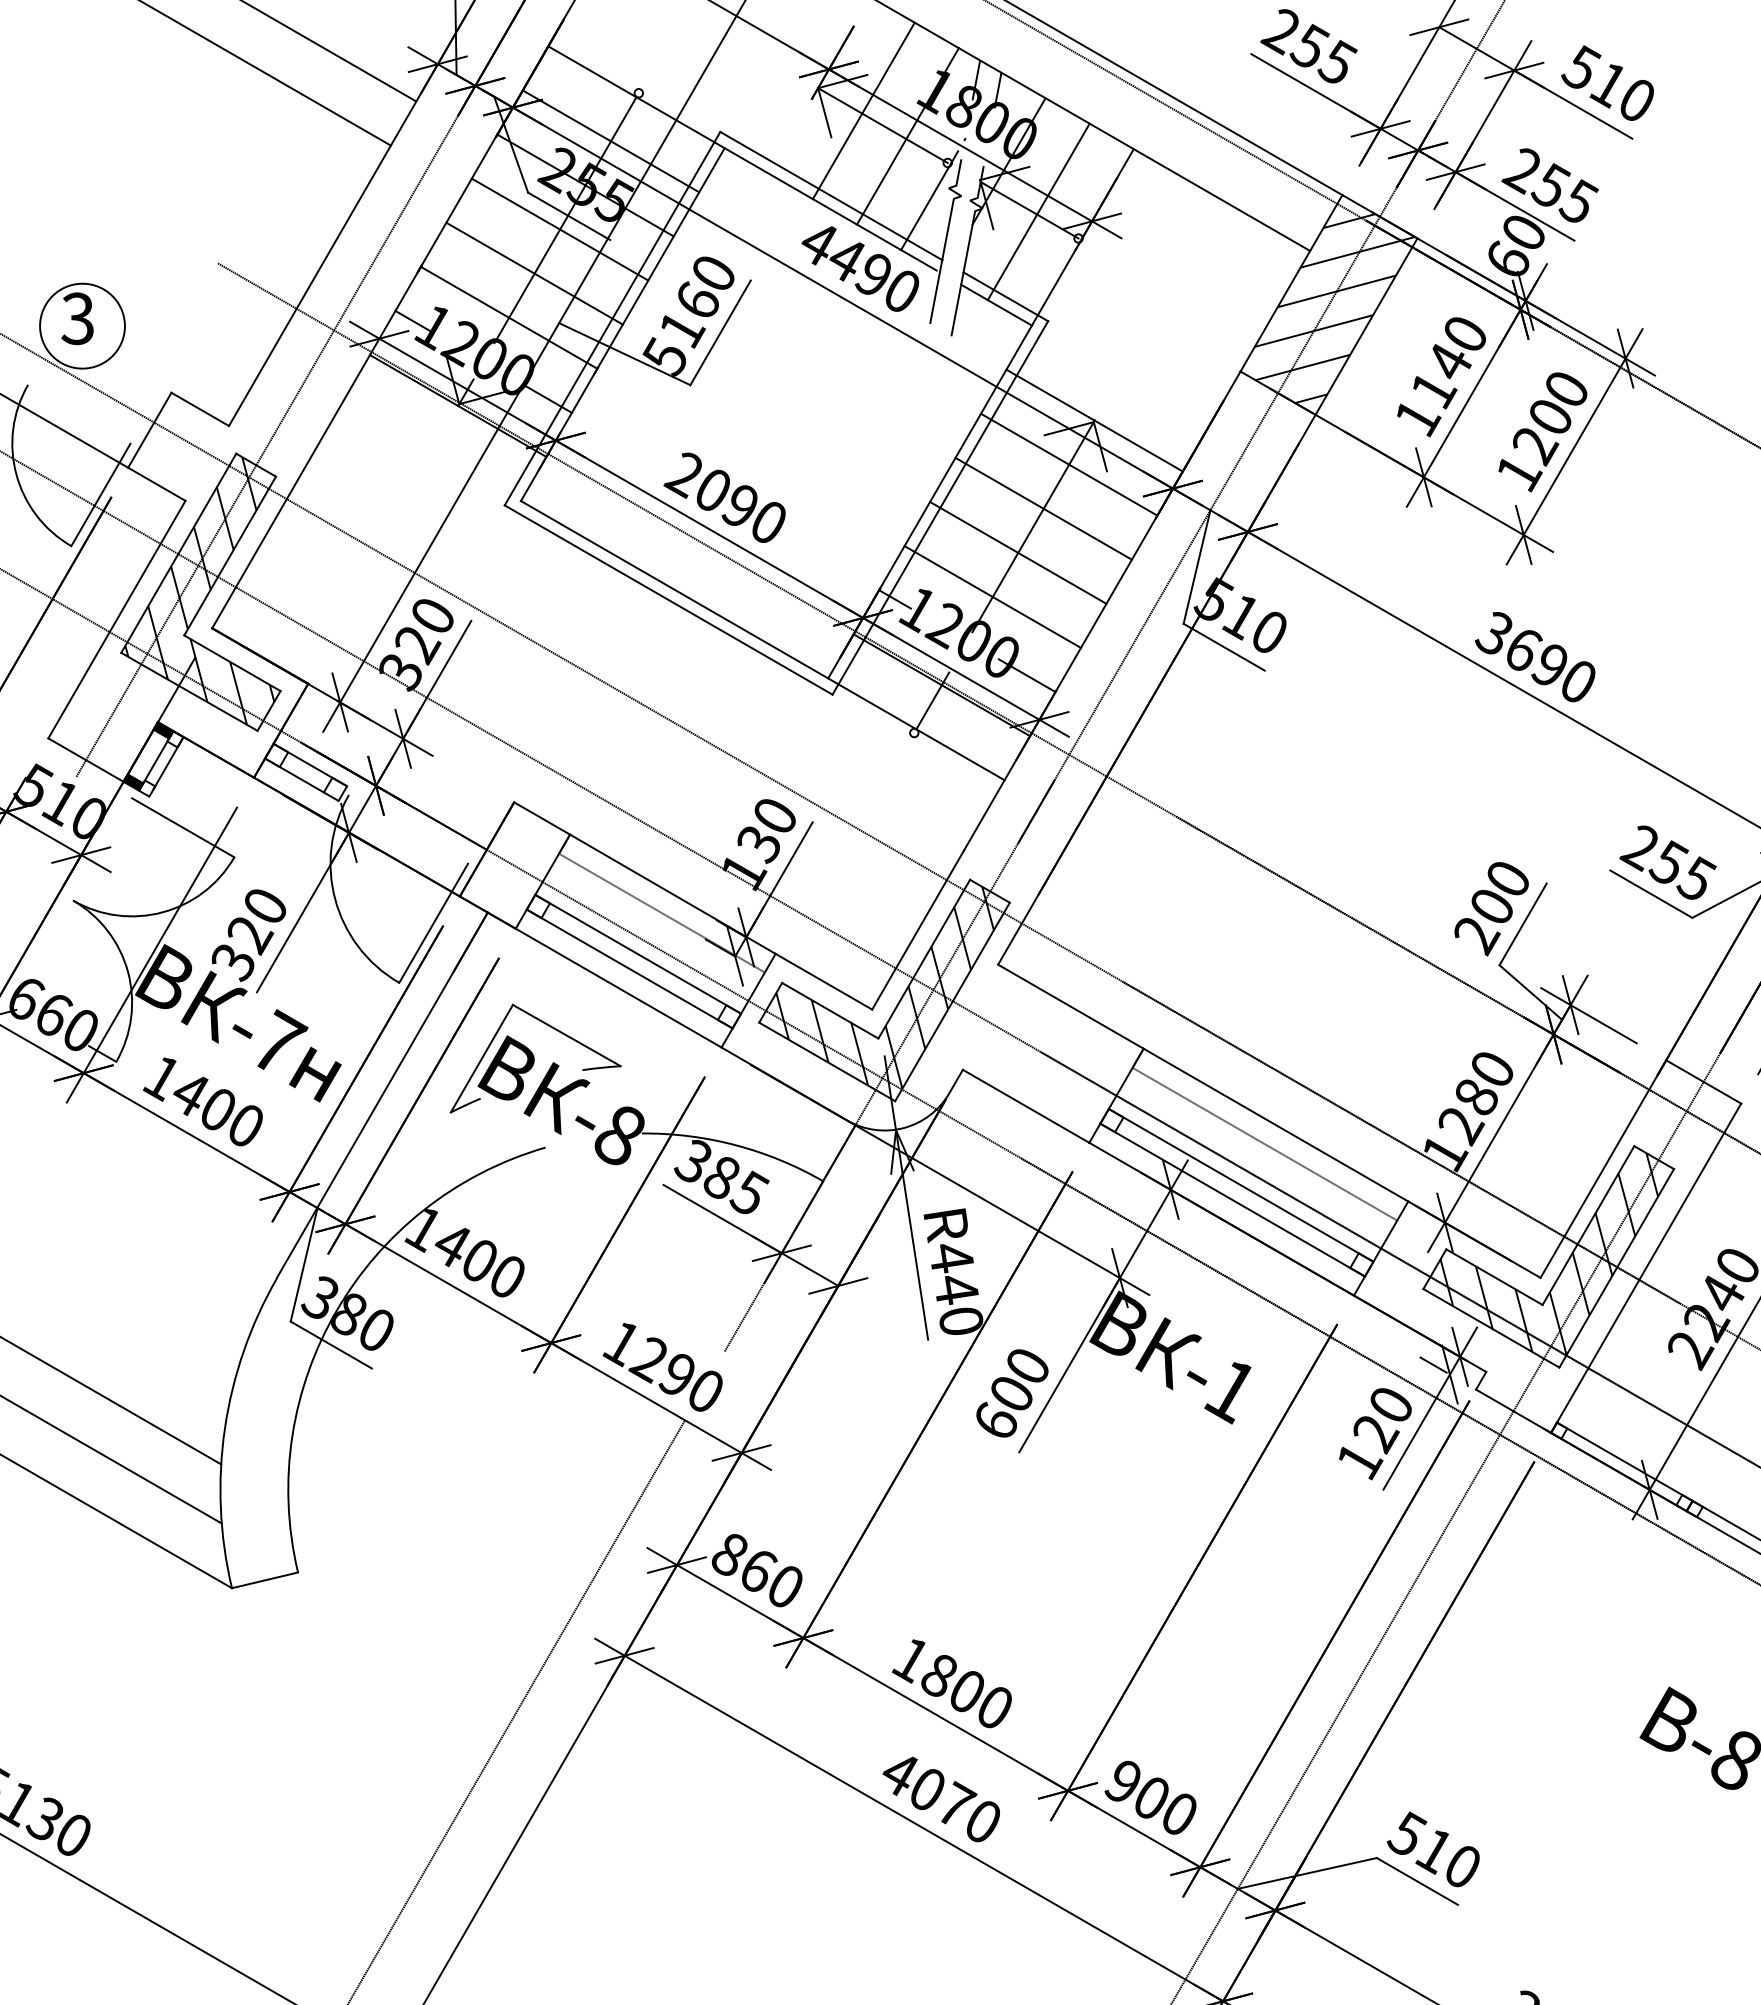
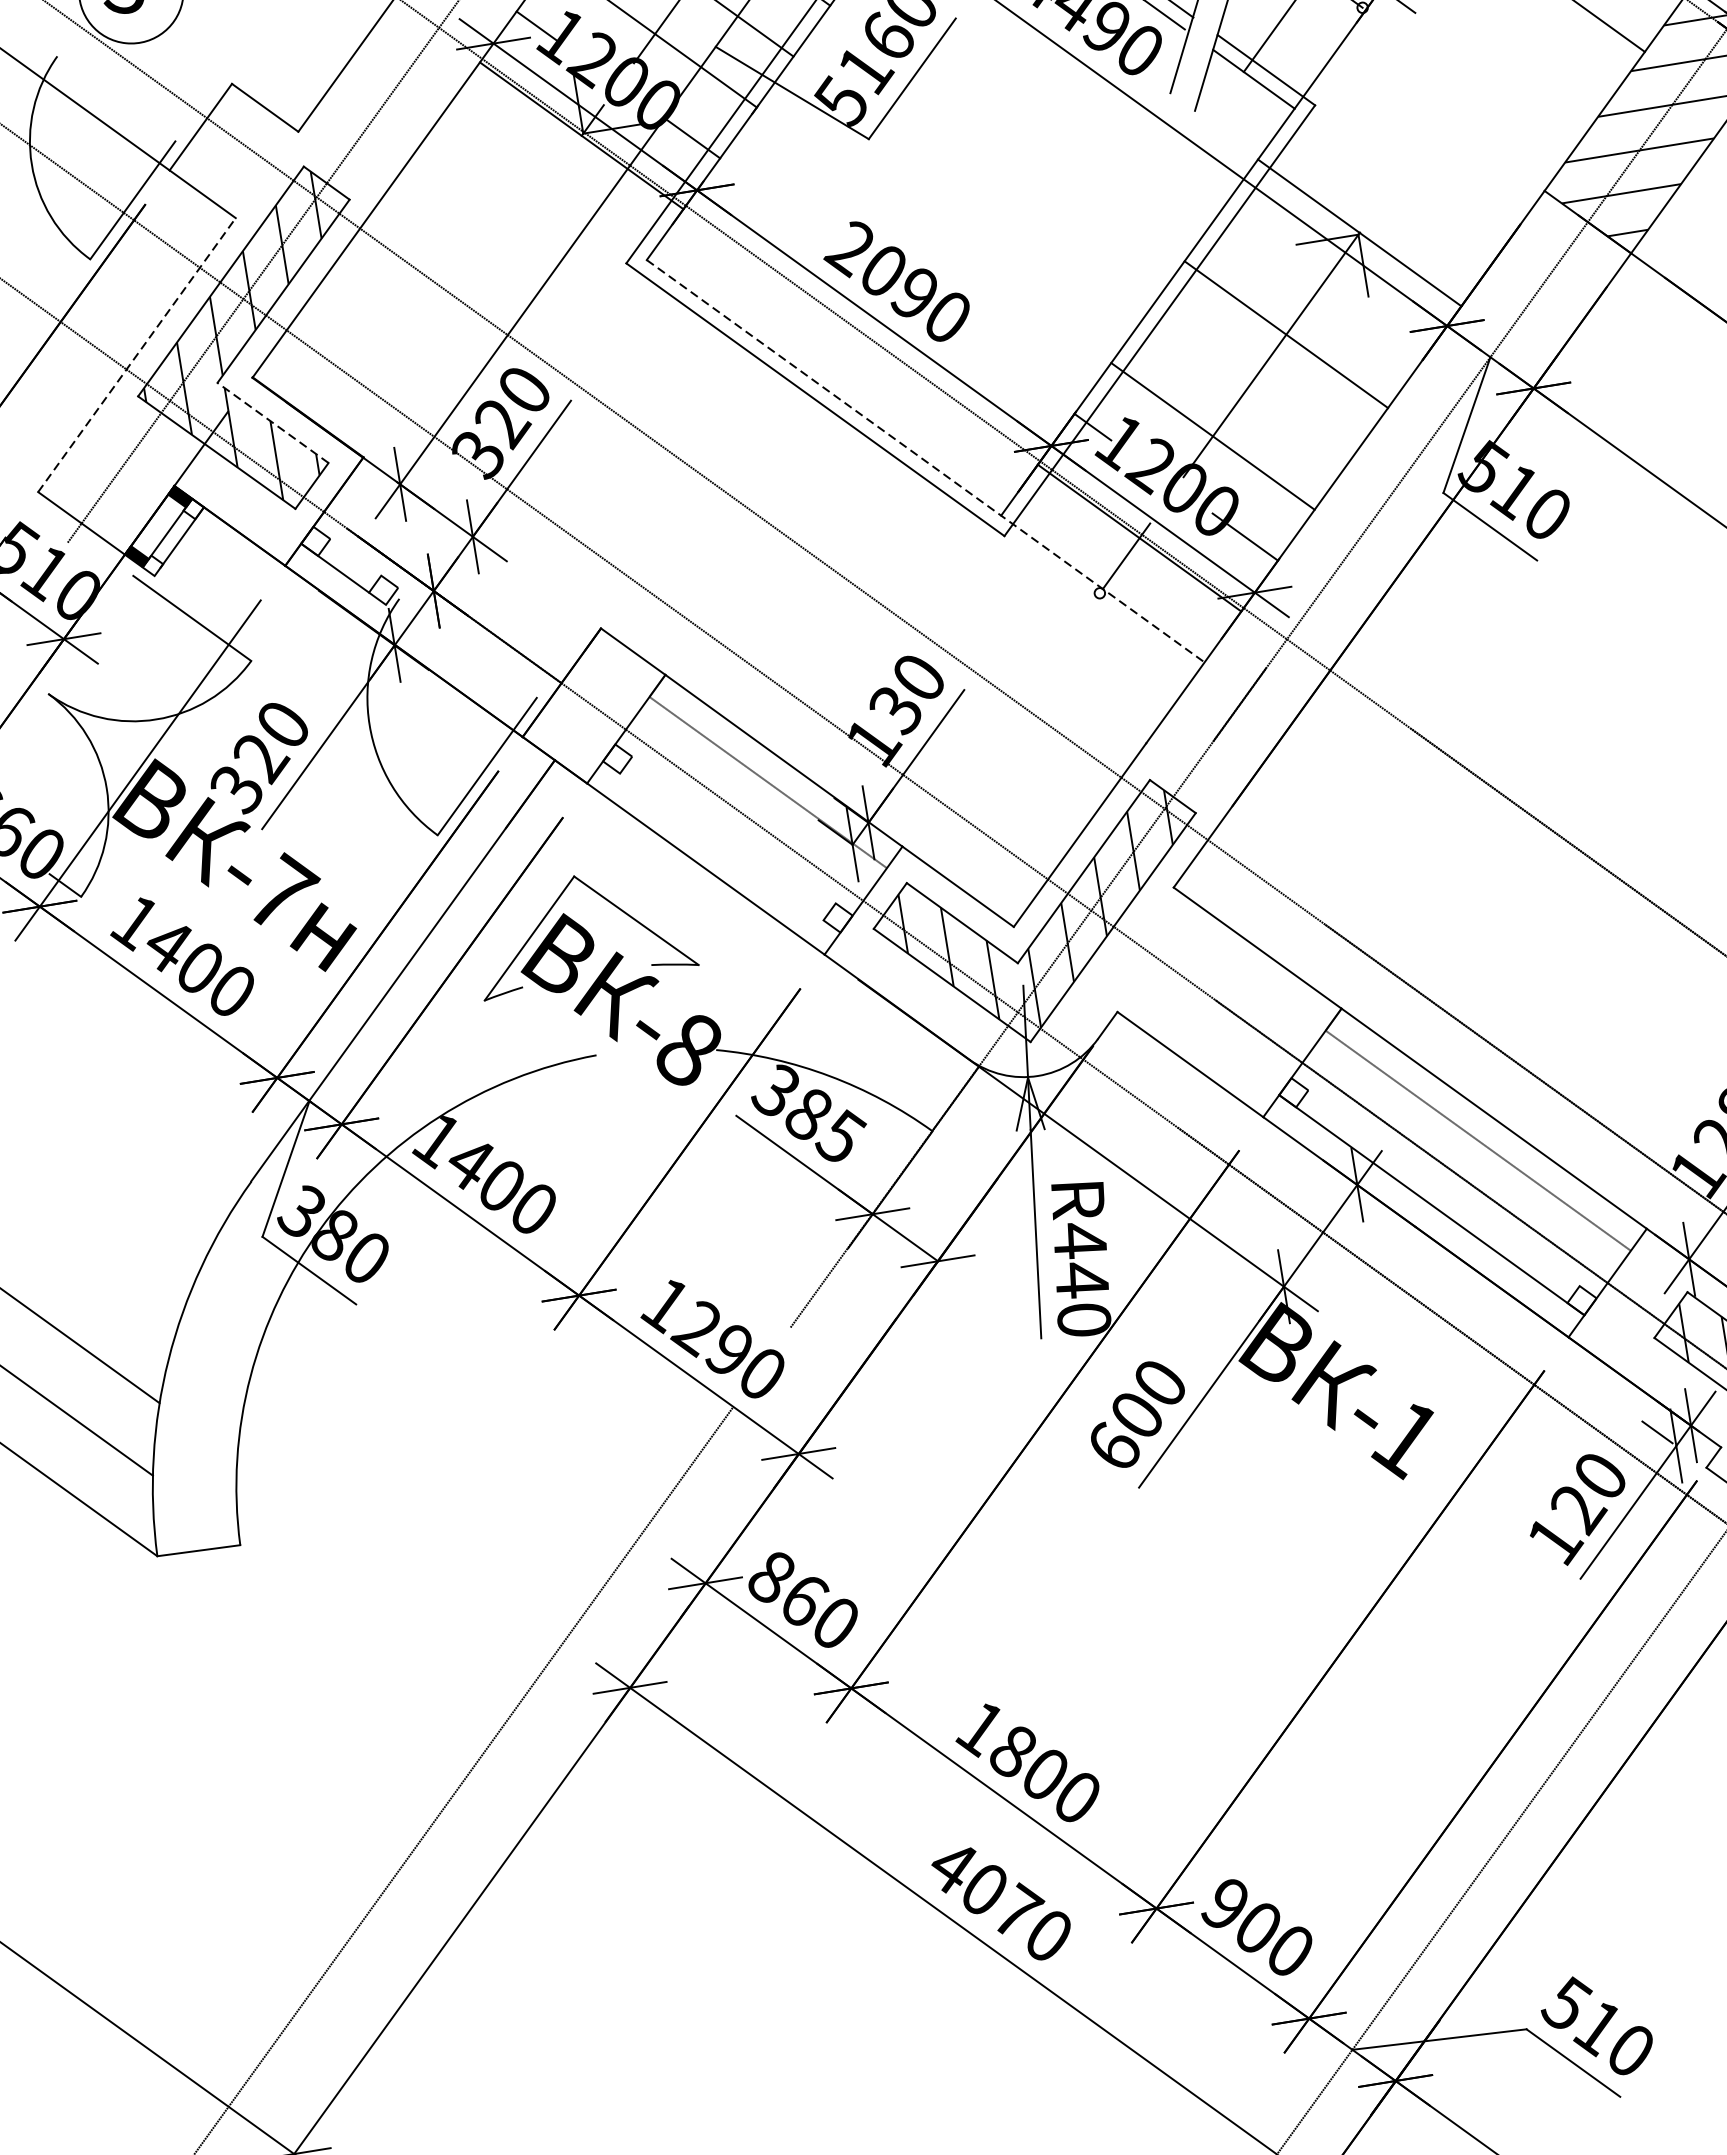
line: (1069, 464) -> (1323, 283), removed
line: (1018, 552) -> (1250, 385), removed
line: (117, 619) -> (137, 355), solid -> dashed
line: (763, 640) -> (926, 461), solid -> dashed
line: (232, 663) -> (273, 423), solid -> dashed
line: (310, 764) -> (356, 556), removed
line: (638, 953) -> (734, 829), removed
line: (629, 968) -> (721, 846), removed
line: (1240, 1185) -> (1443, 1188), removed

